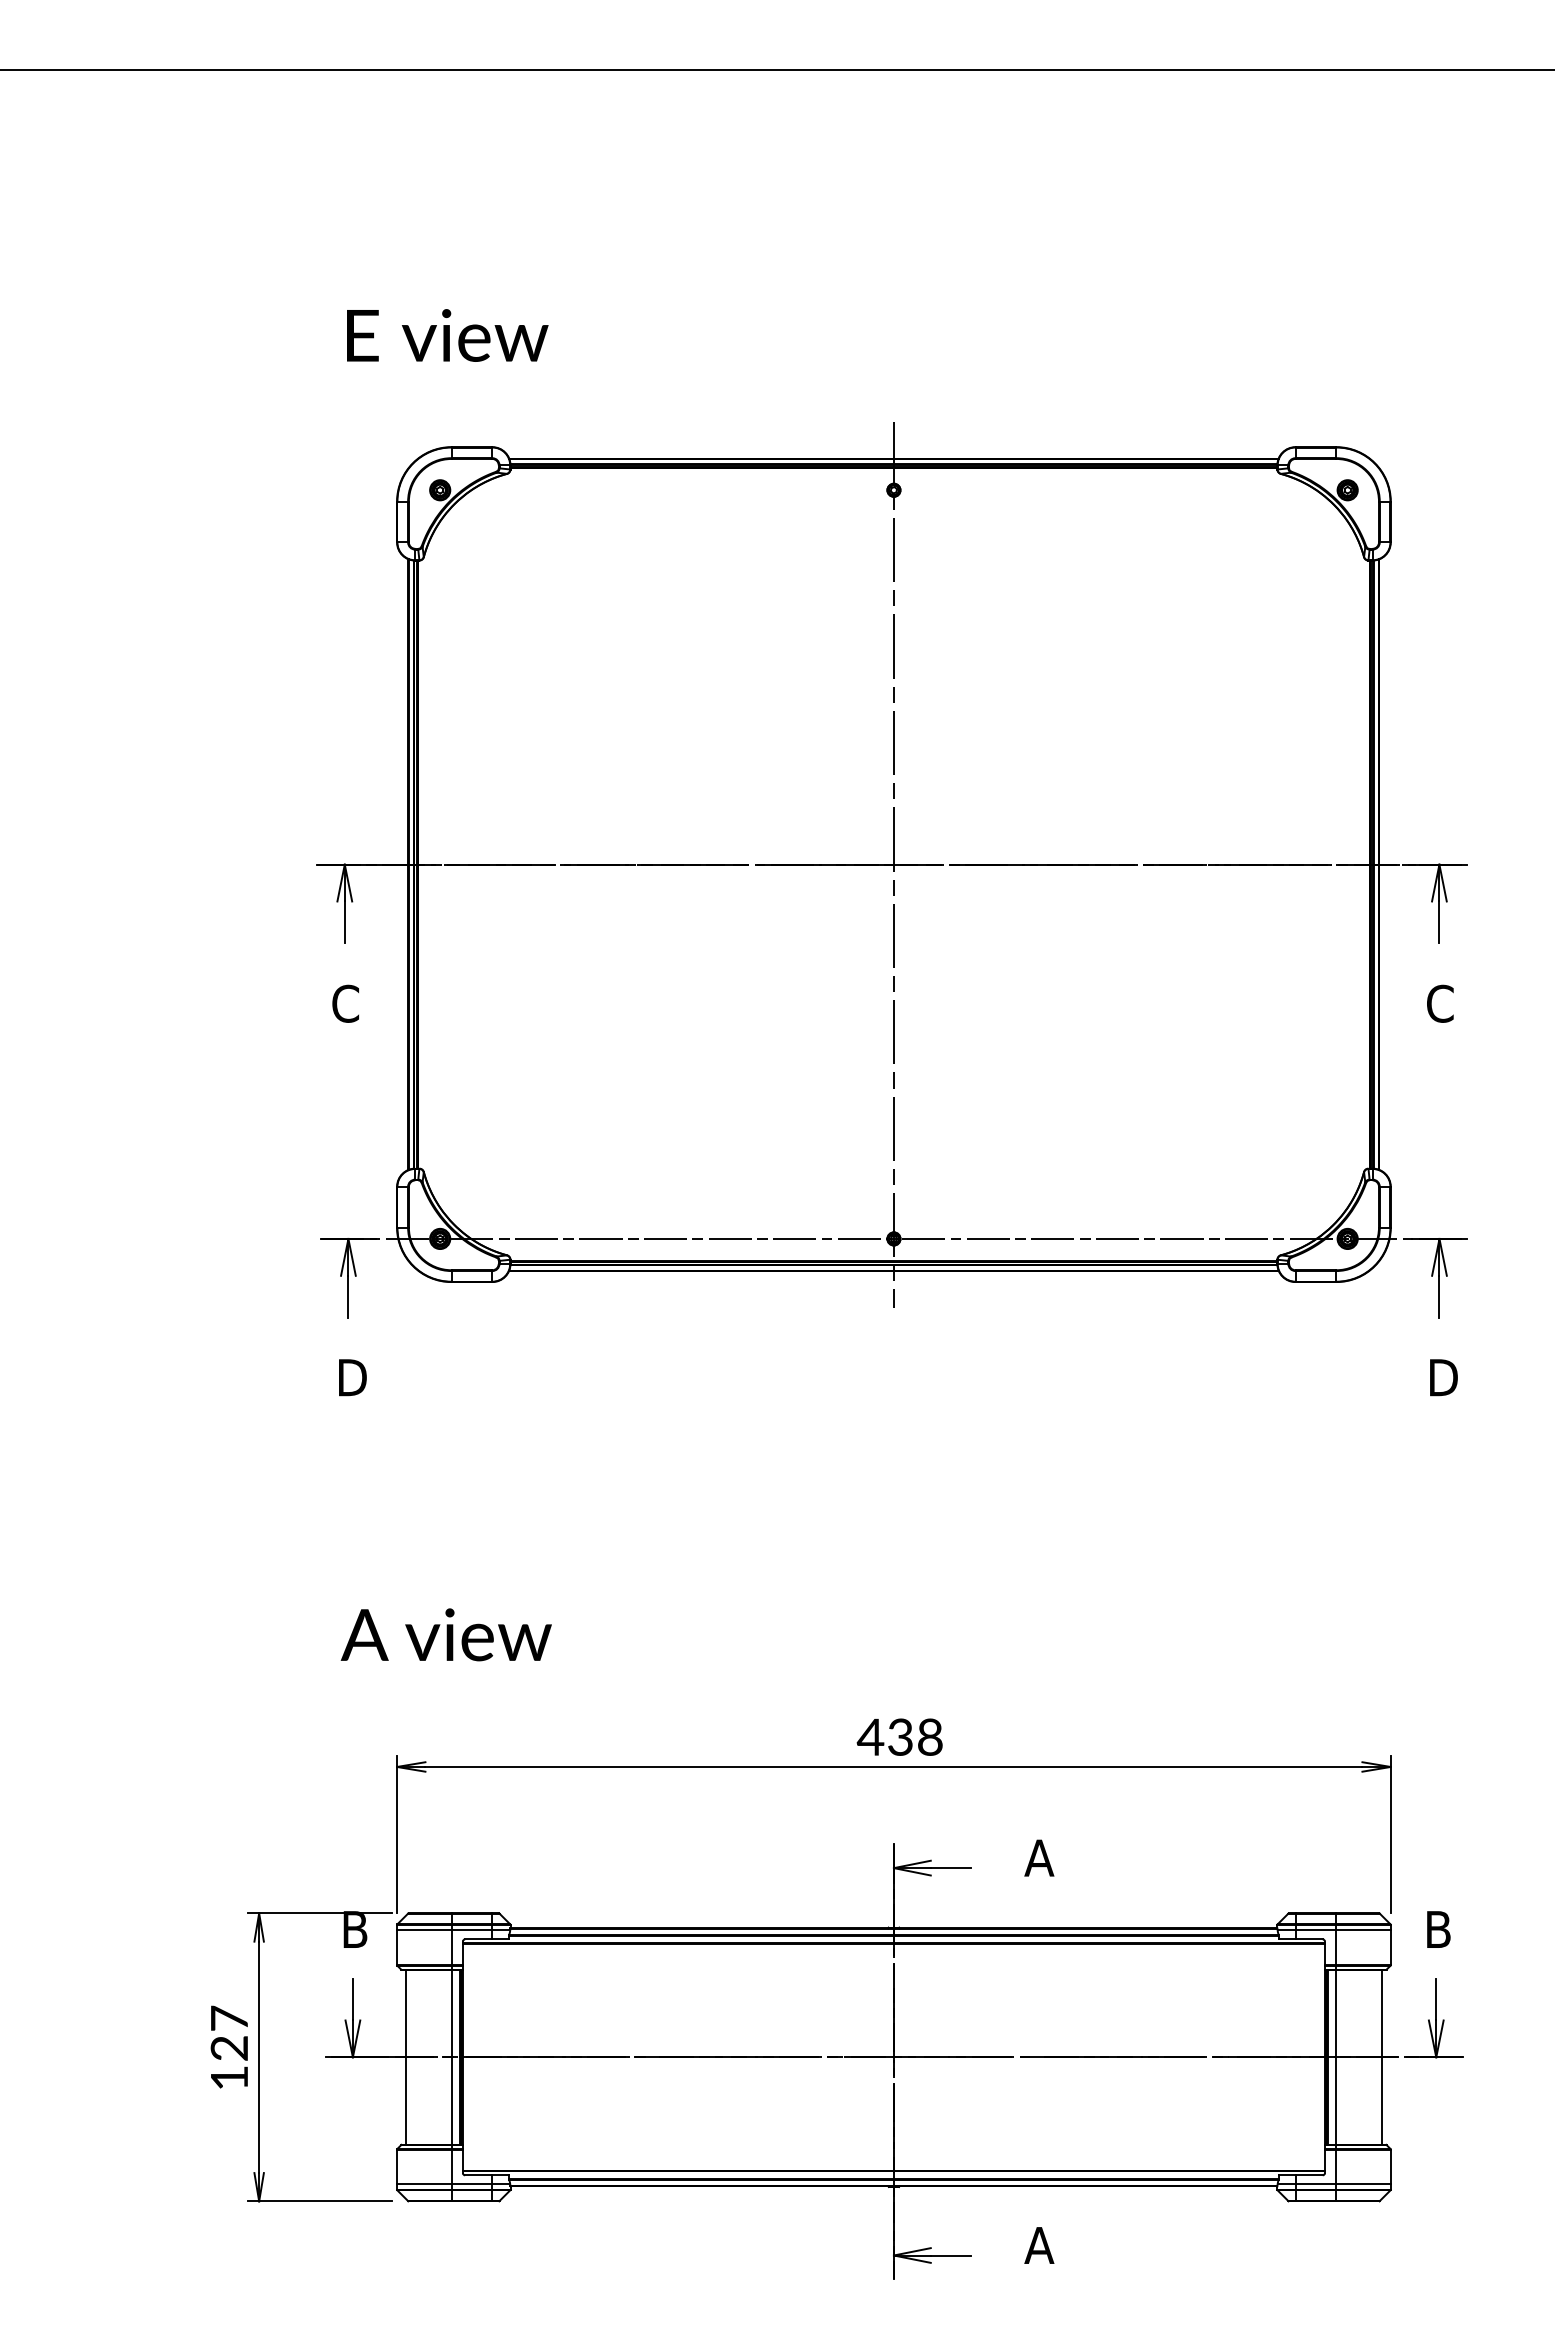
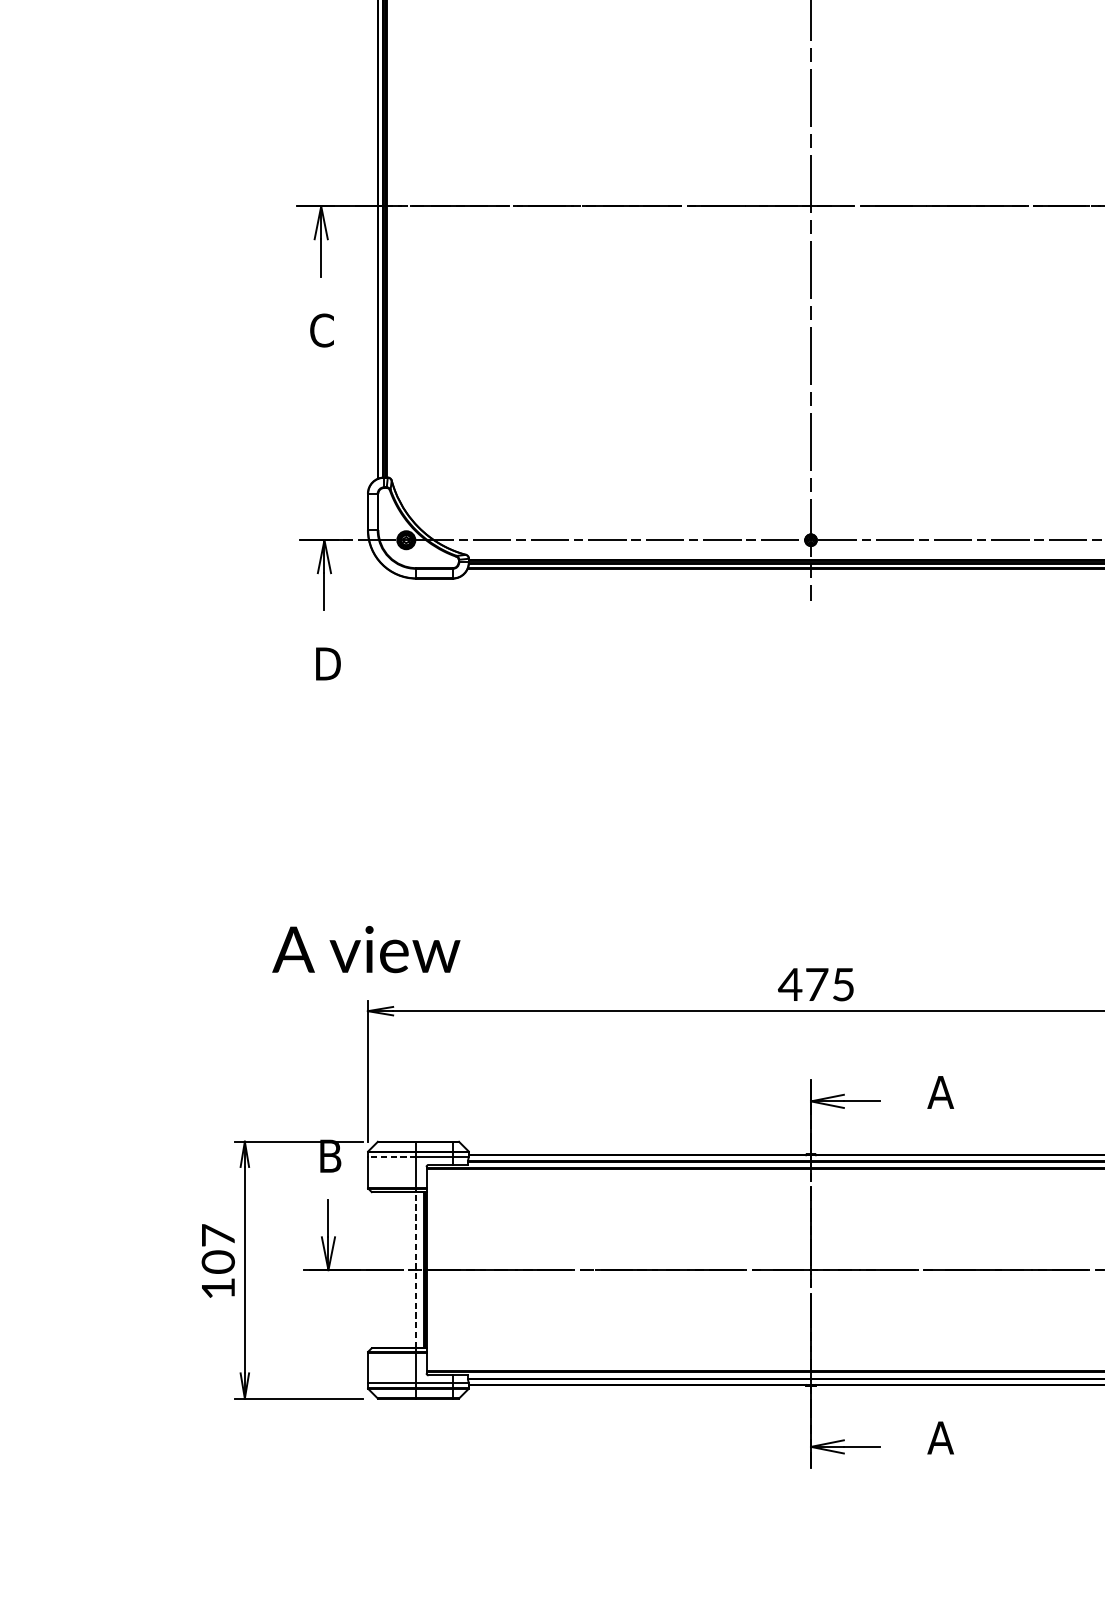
text: (445, 1634) -> (365, 949), moved
text: (915, 1736) -> (830, 984), 438 -> 475
line: (423, 1930) -> (391, 1157), solid -> dashed
text: (229, 2048) -> (218, 1262), 127 -> 107
line: (451, 2056) -> (416, 1269), solid -> dashed
line: (406, 2057) -> (376, 1270), removed

